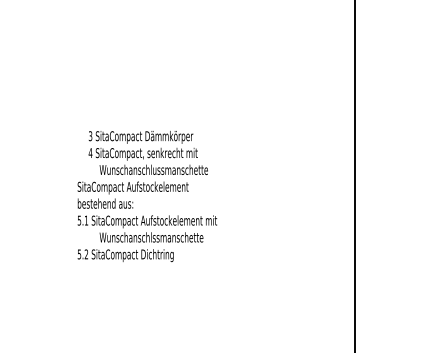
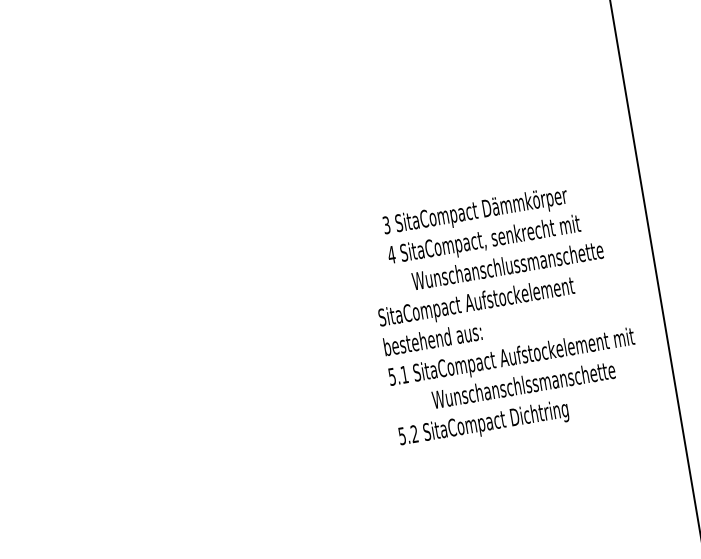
text: (147, 196) -> (504, 314), moved

